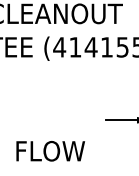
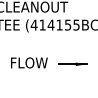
text: (50, 150) -> (29, 62), moved

